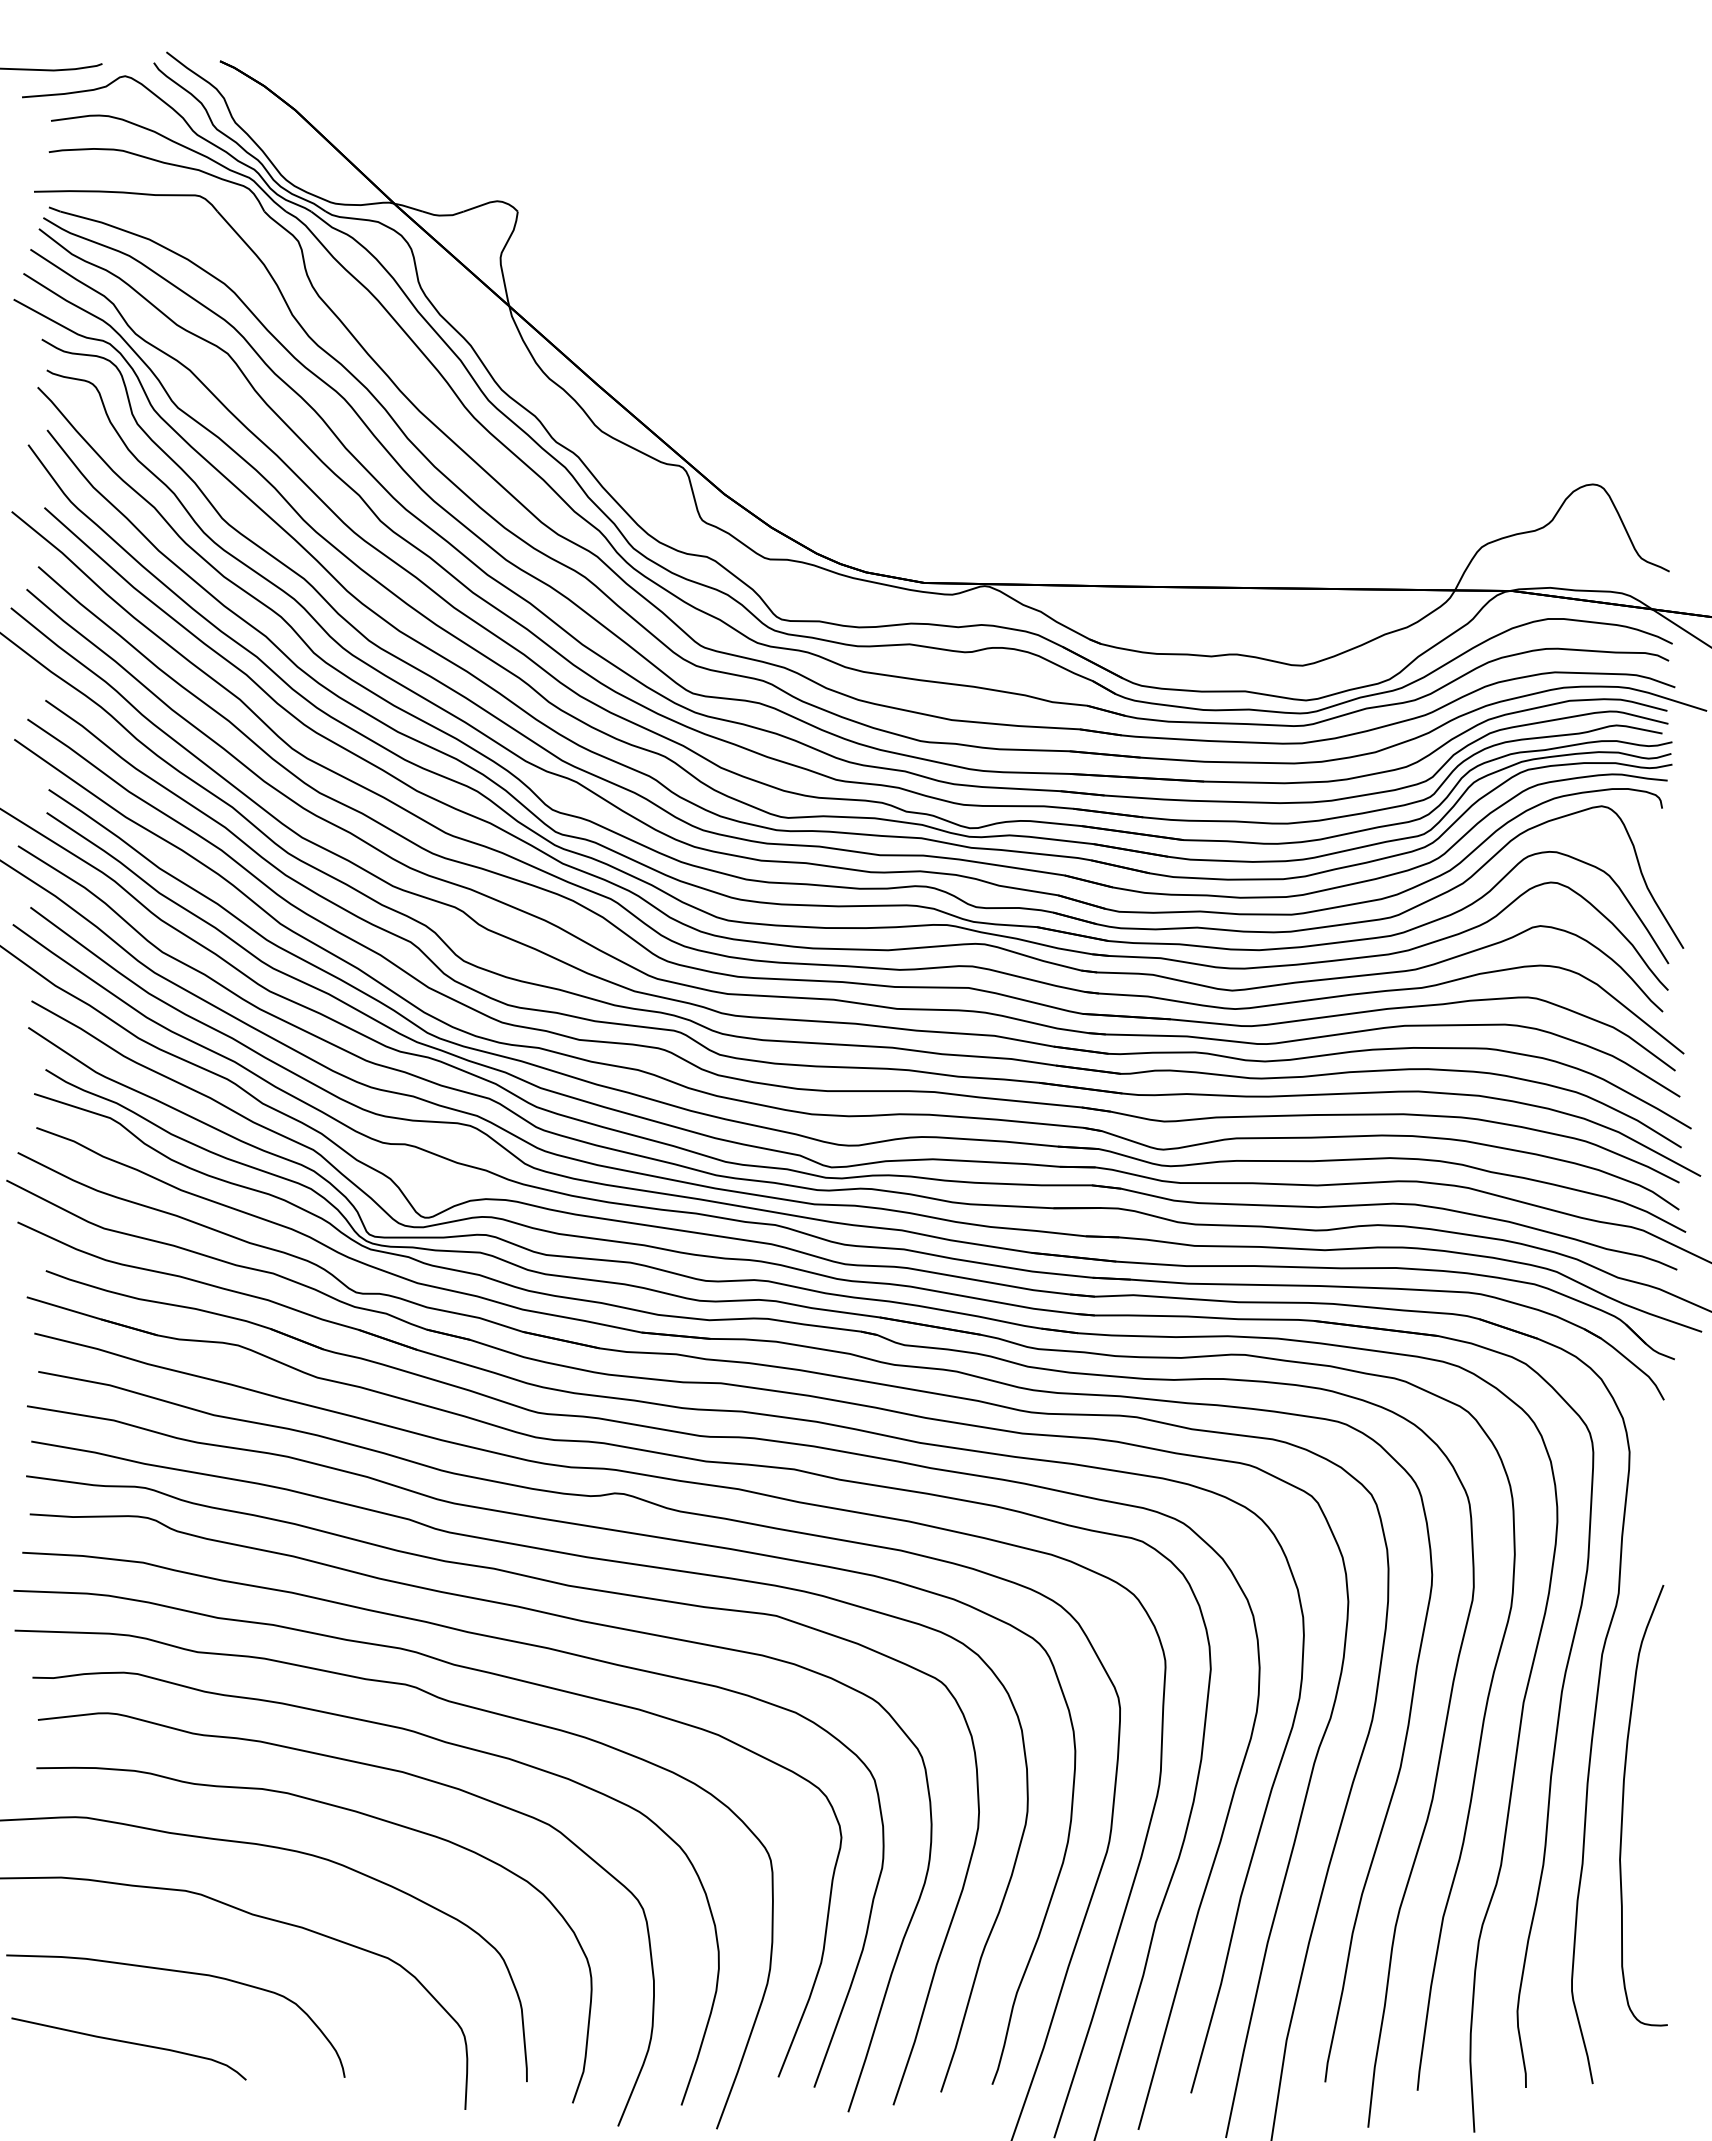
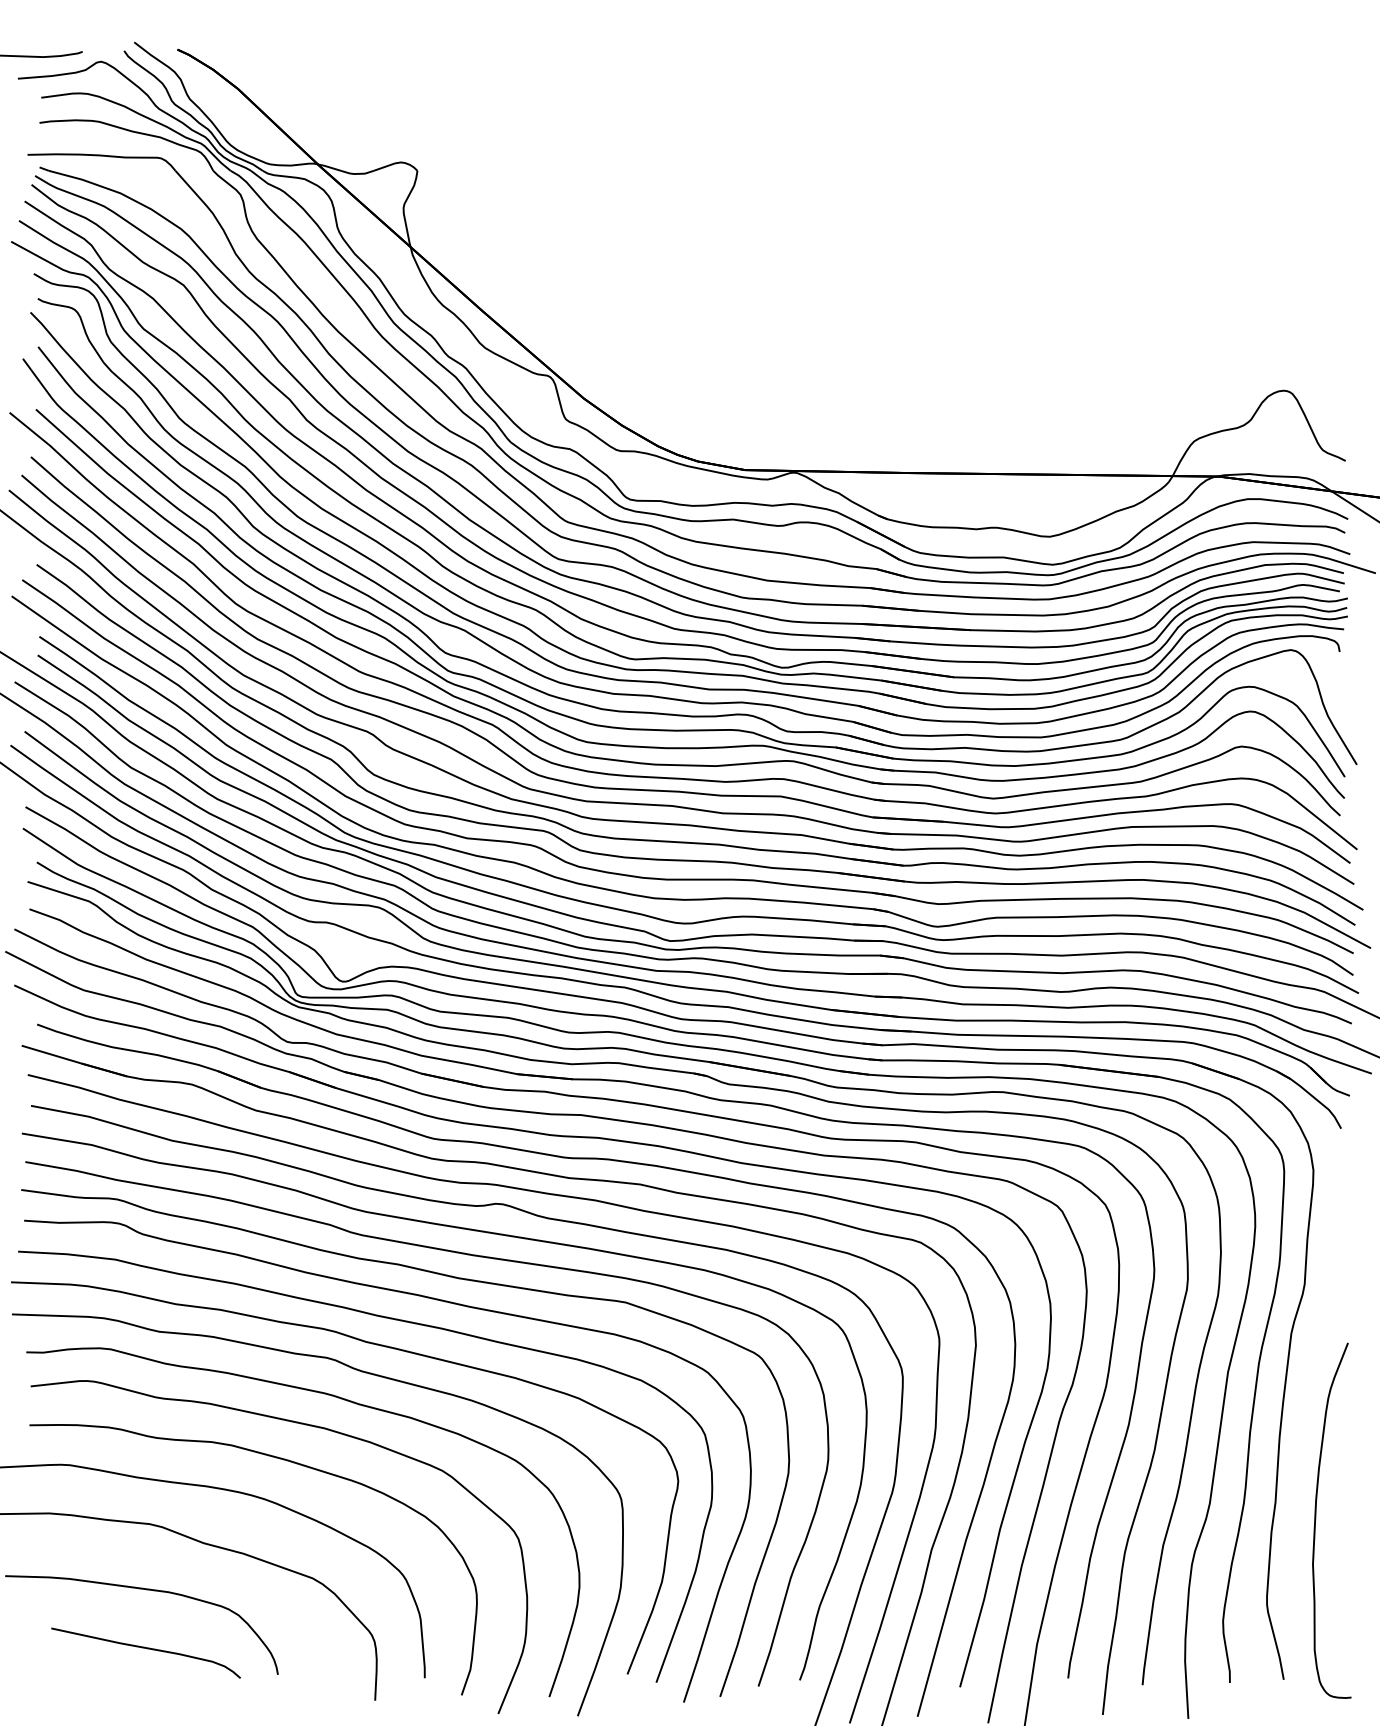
curve: (1623, 1805) -> (1315, 1520), moved
curve: (128, 2043) -> (145, 1648), moved

